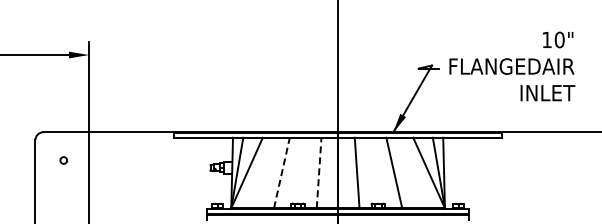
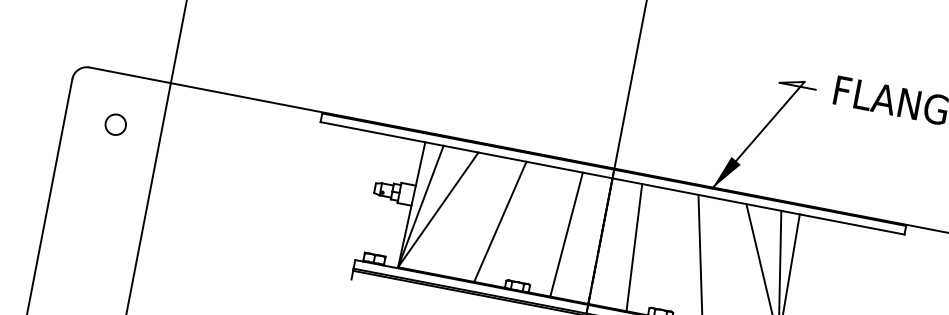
circle: (63, 160) -> (115, 124), size x1.67
line: (282, 172) -> (501, 221), dashed -> solid
line: (319, 172) -> (567, 233), dashed -> solid

